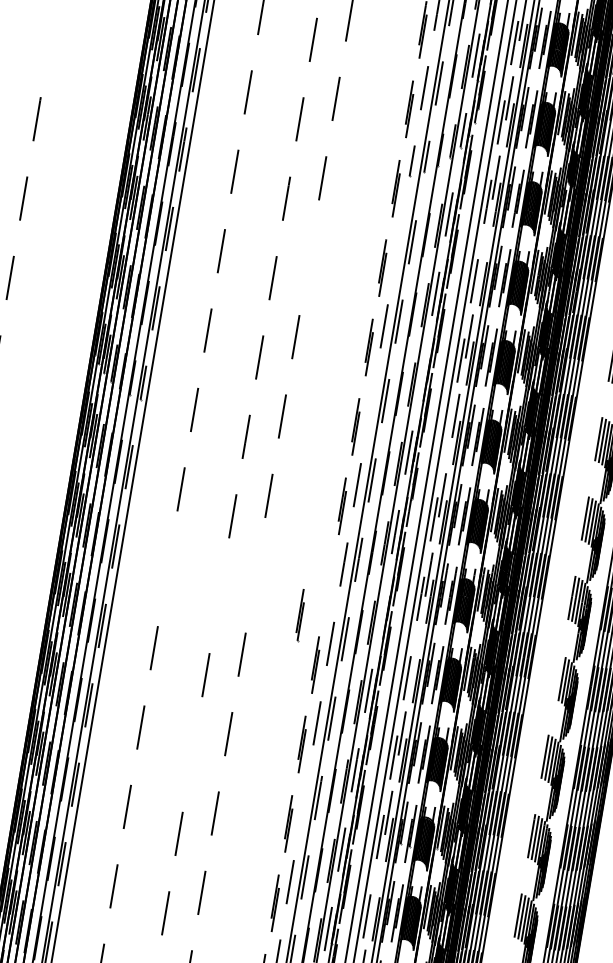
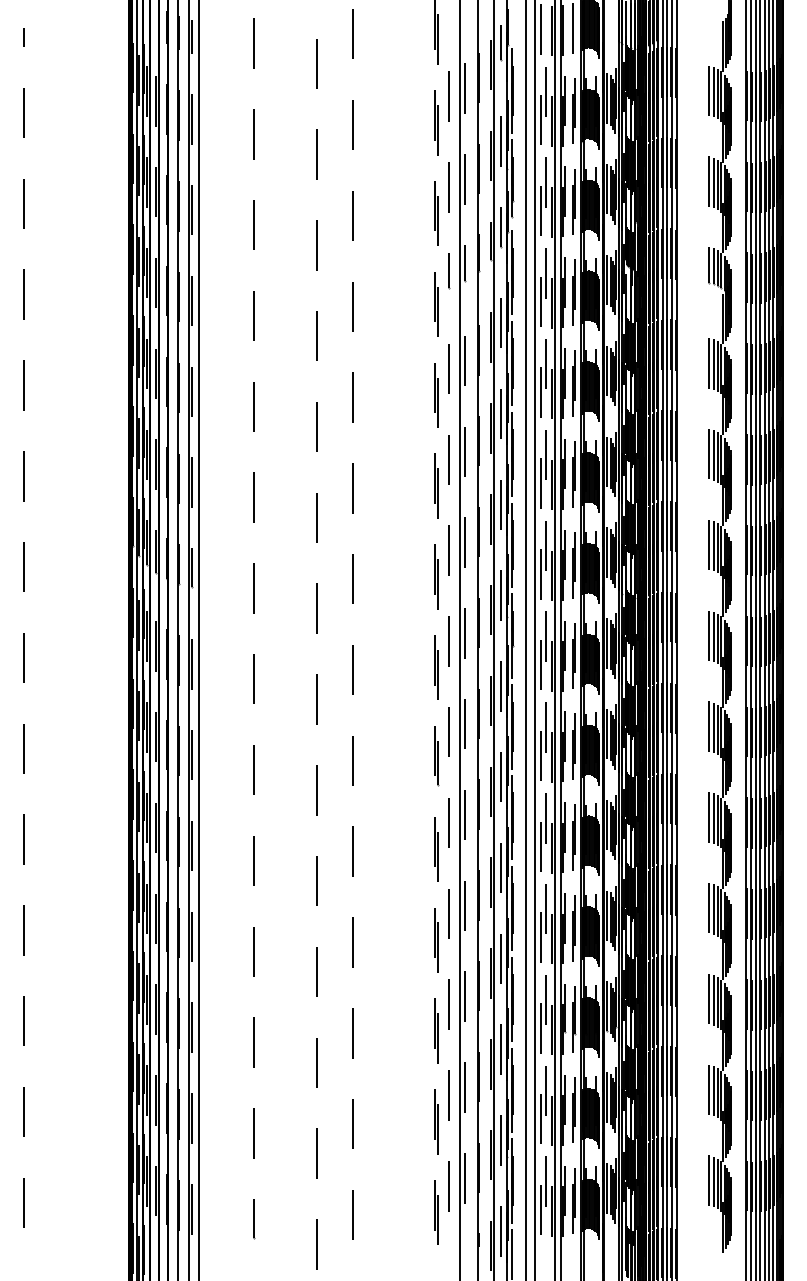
line: (49, 39) -> (23, 203), added
line: (397, 246) -> (449, 368), added
line: (309, 257) -> (353, 397), added
line: (482, 257) -> (545, 364), added
line: (422, 373) -> (500, 504), added
line: (370, 405) -> (449, 550), added
line: (447, 440) -> (541, 574), added
line: (168, 568) -> (254, 769), added
line: (256, 575) -> (353, 760), added
line: (219, 595) -> (316, 790), added
line: (382, 611) -> (500, 777), added
part: (300, 615) -> (436, 756), moved
line: (415, 654) -> (545, 818), added
line: (558, 677) -> (709, 817), added
line: (192, 754) -> (316, 971), added
line: (302, 802) -> (448, 1004), added
line: (375, 891) -> (545, 1090), added

